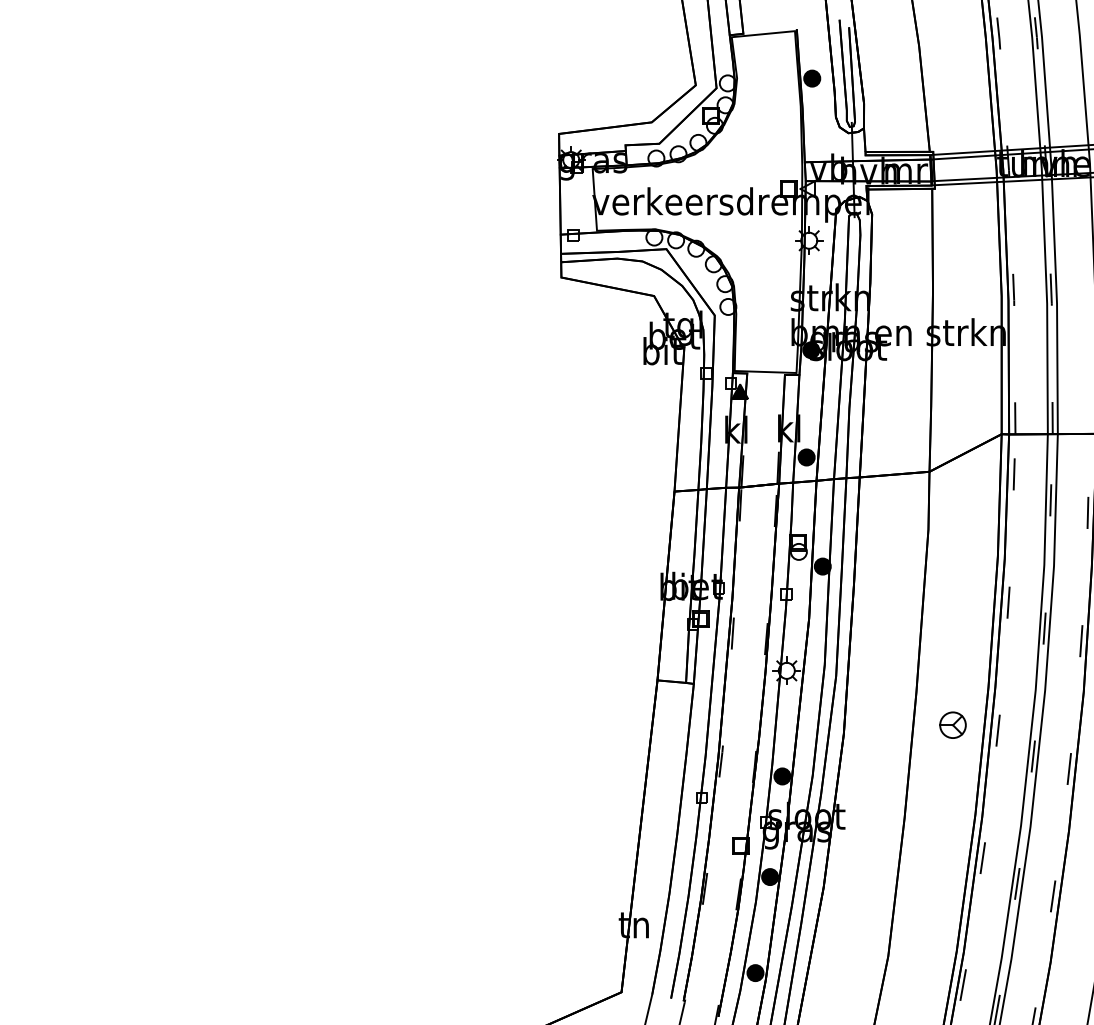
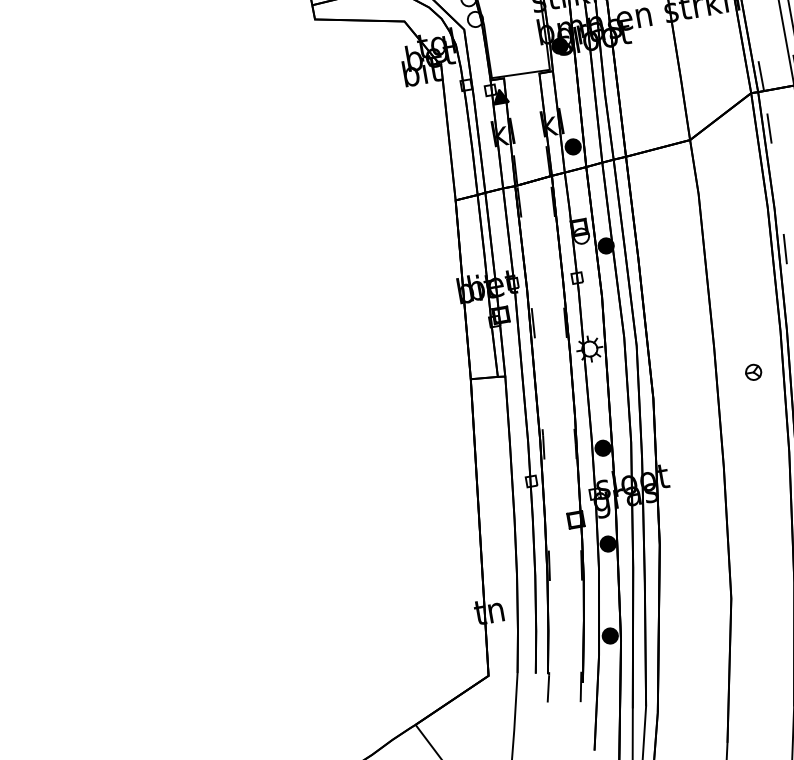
part: (952, 724) -> (753, 371), size x0.62

